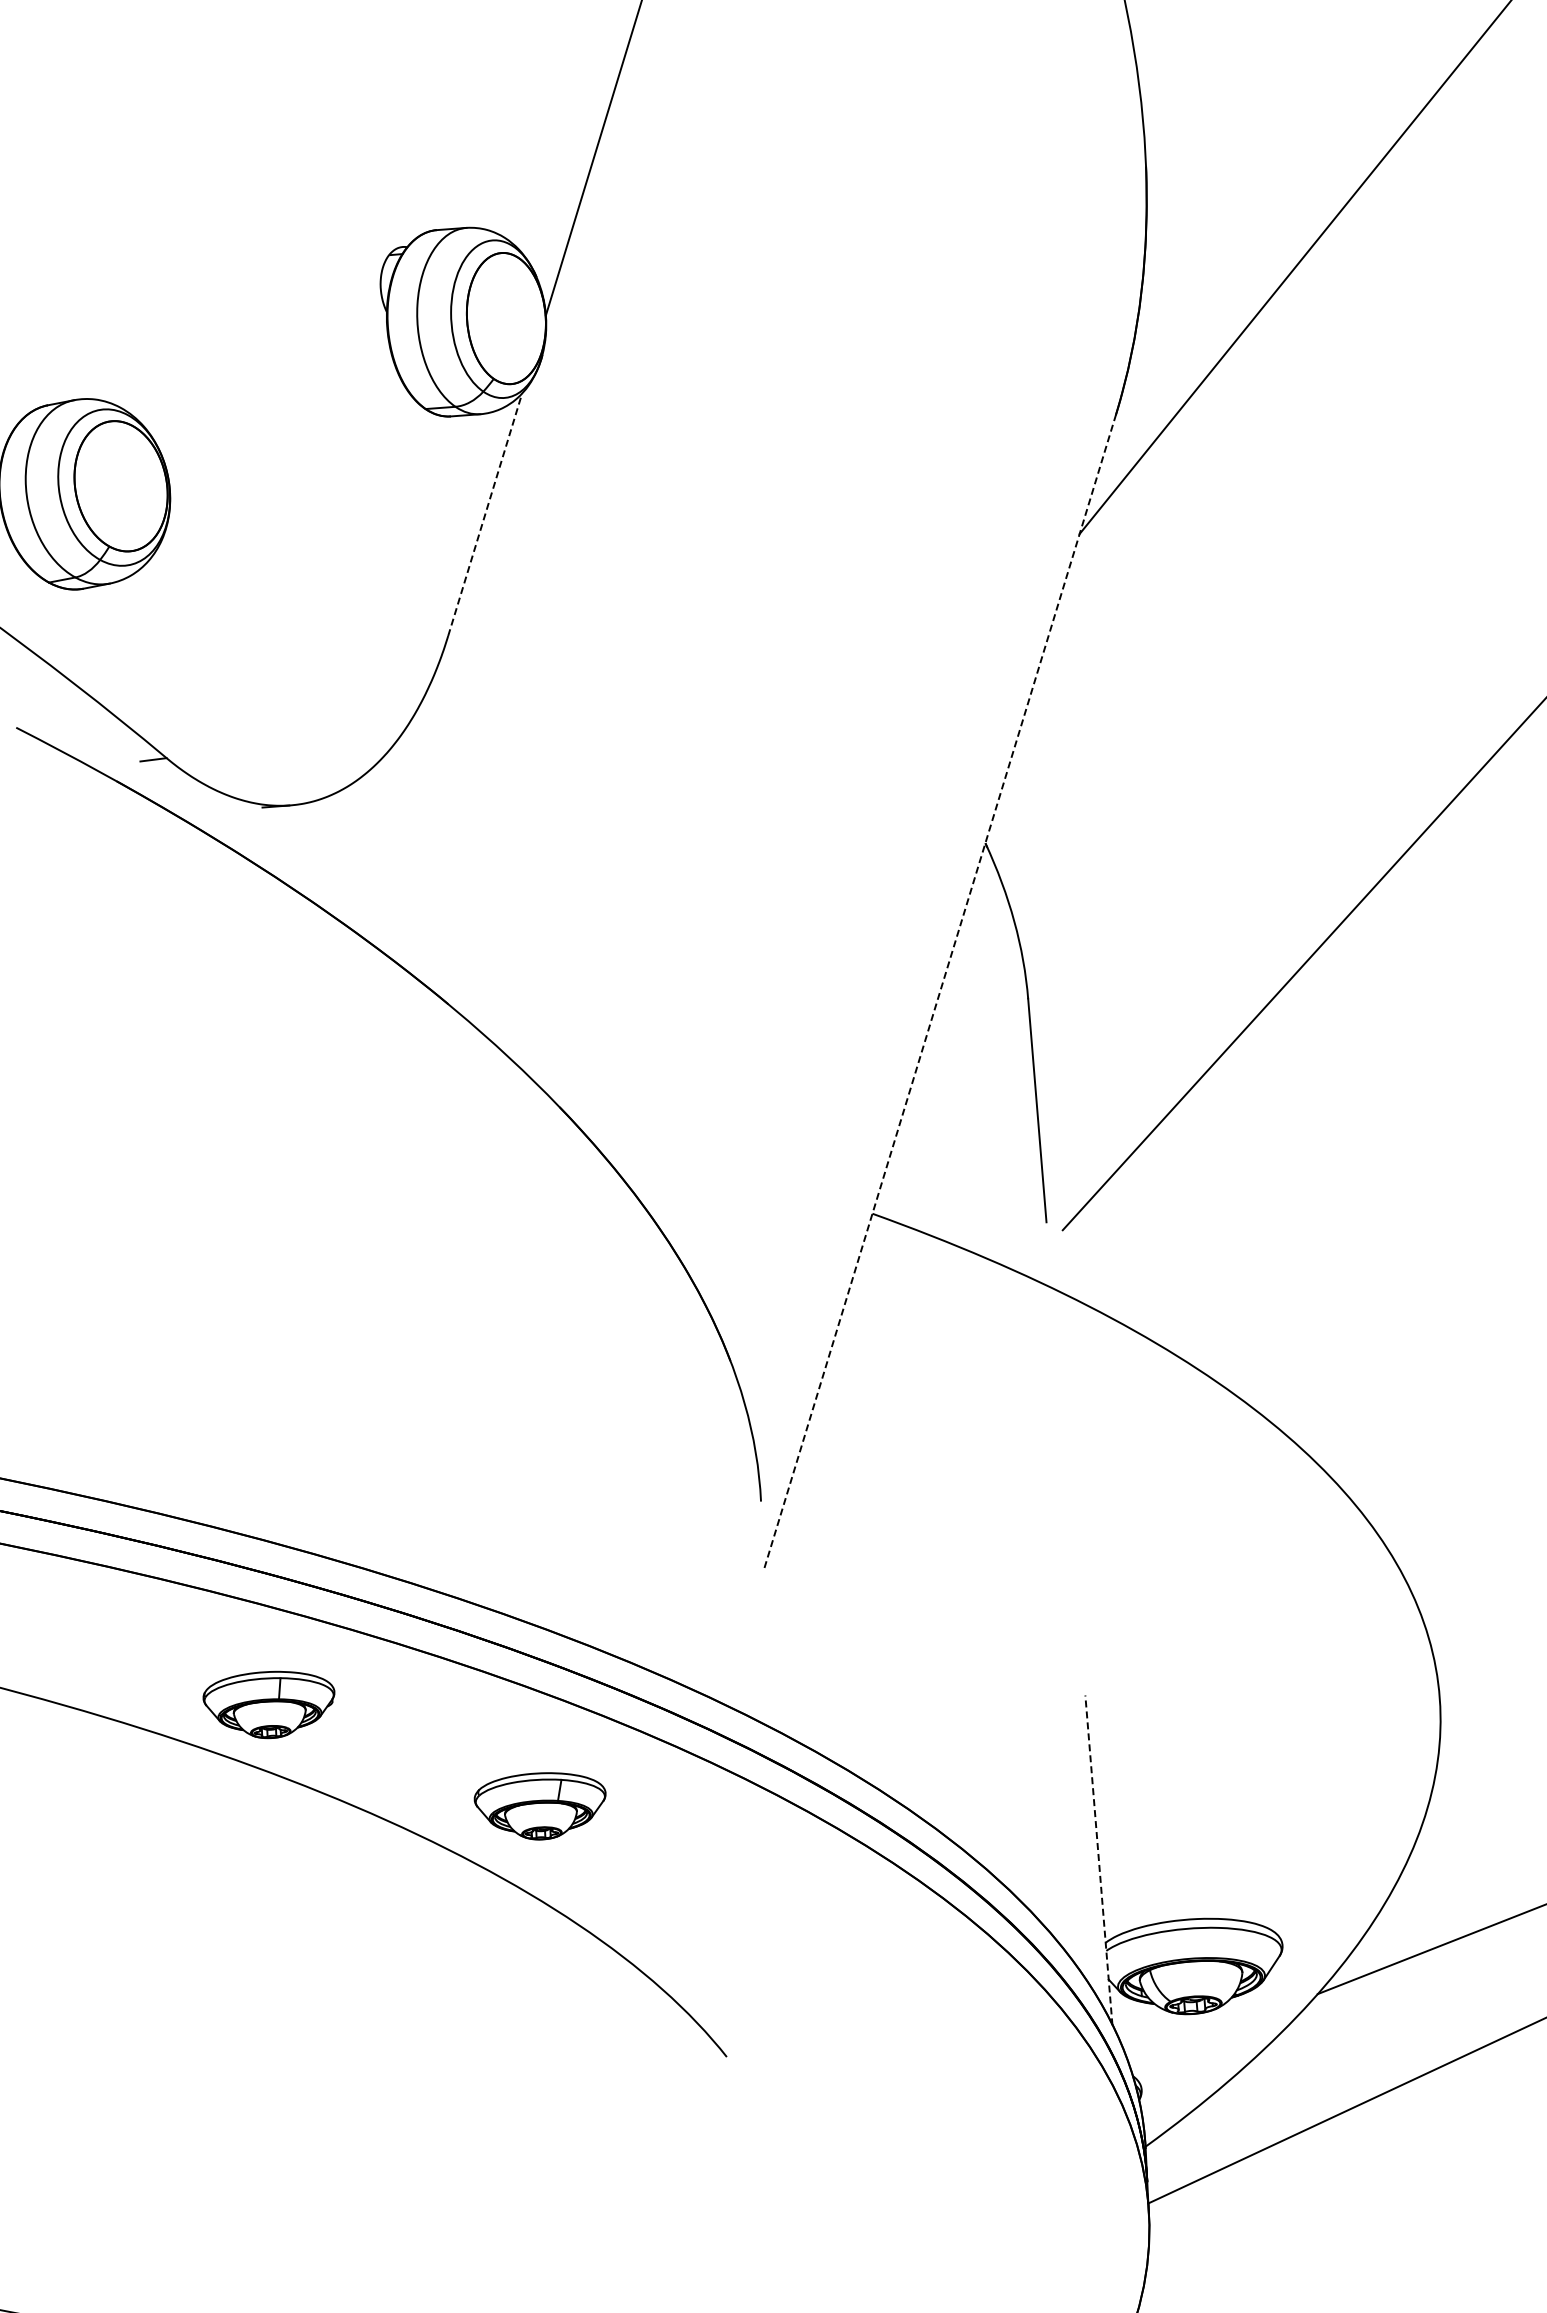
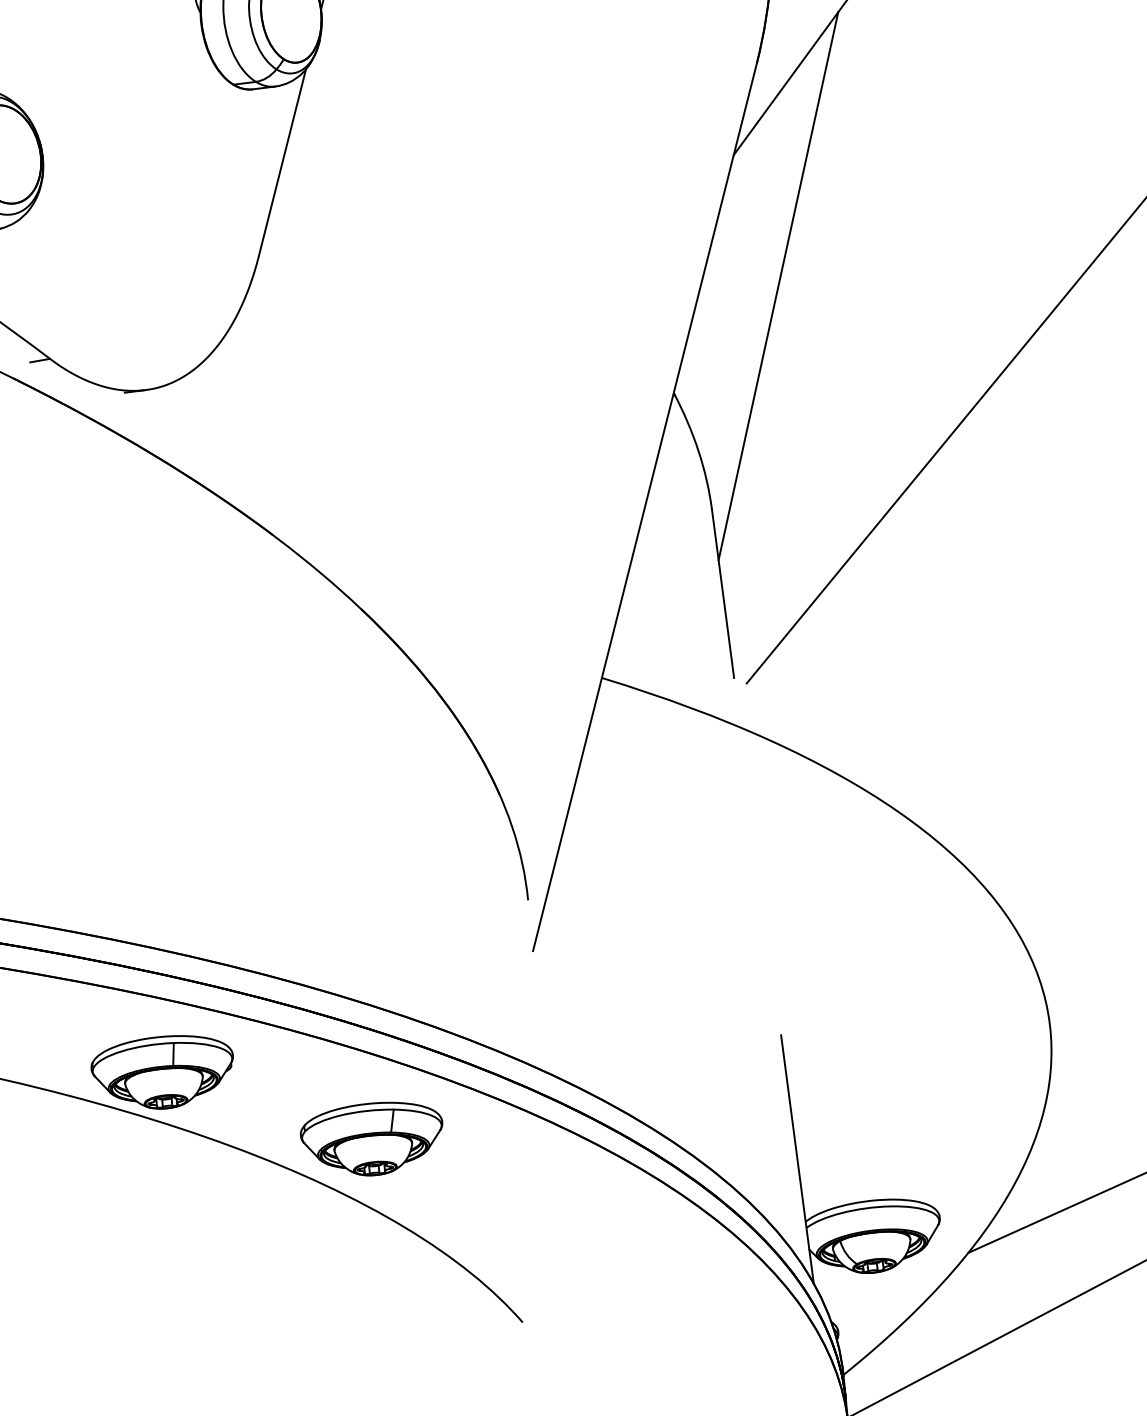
line: (485, 514) -> (282, 162), dashed -> solid
line: (1129, 709) -> (778, 286), added
line: (940, 992) -> (645, 507), dashed -> solid
part: (268, 1704) -> (162, 1072), size x1.43
part: (539, 1806) -> (371, 1139), size x1.43
line: (1098, 1860) -> (797, 1159), dashed -> solid

